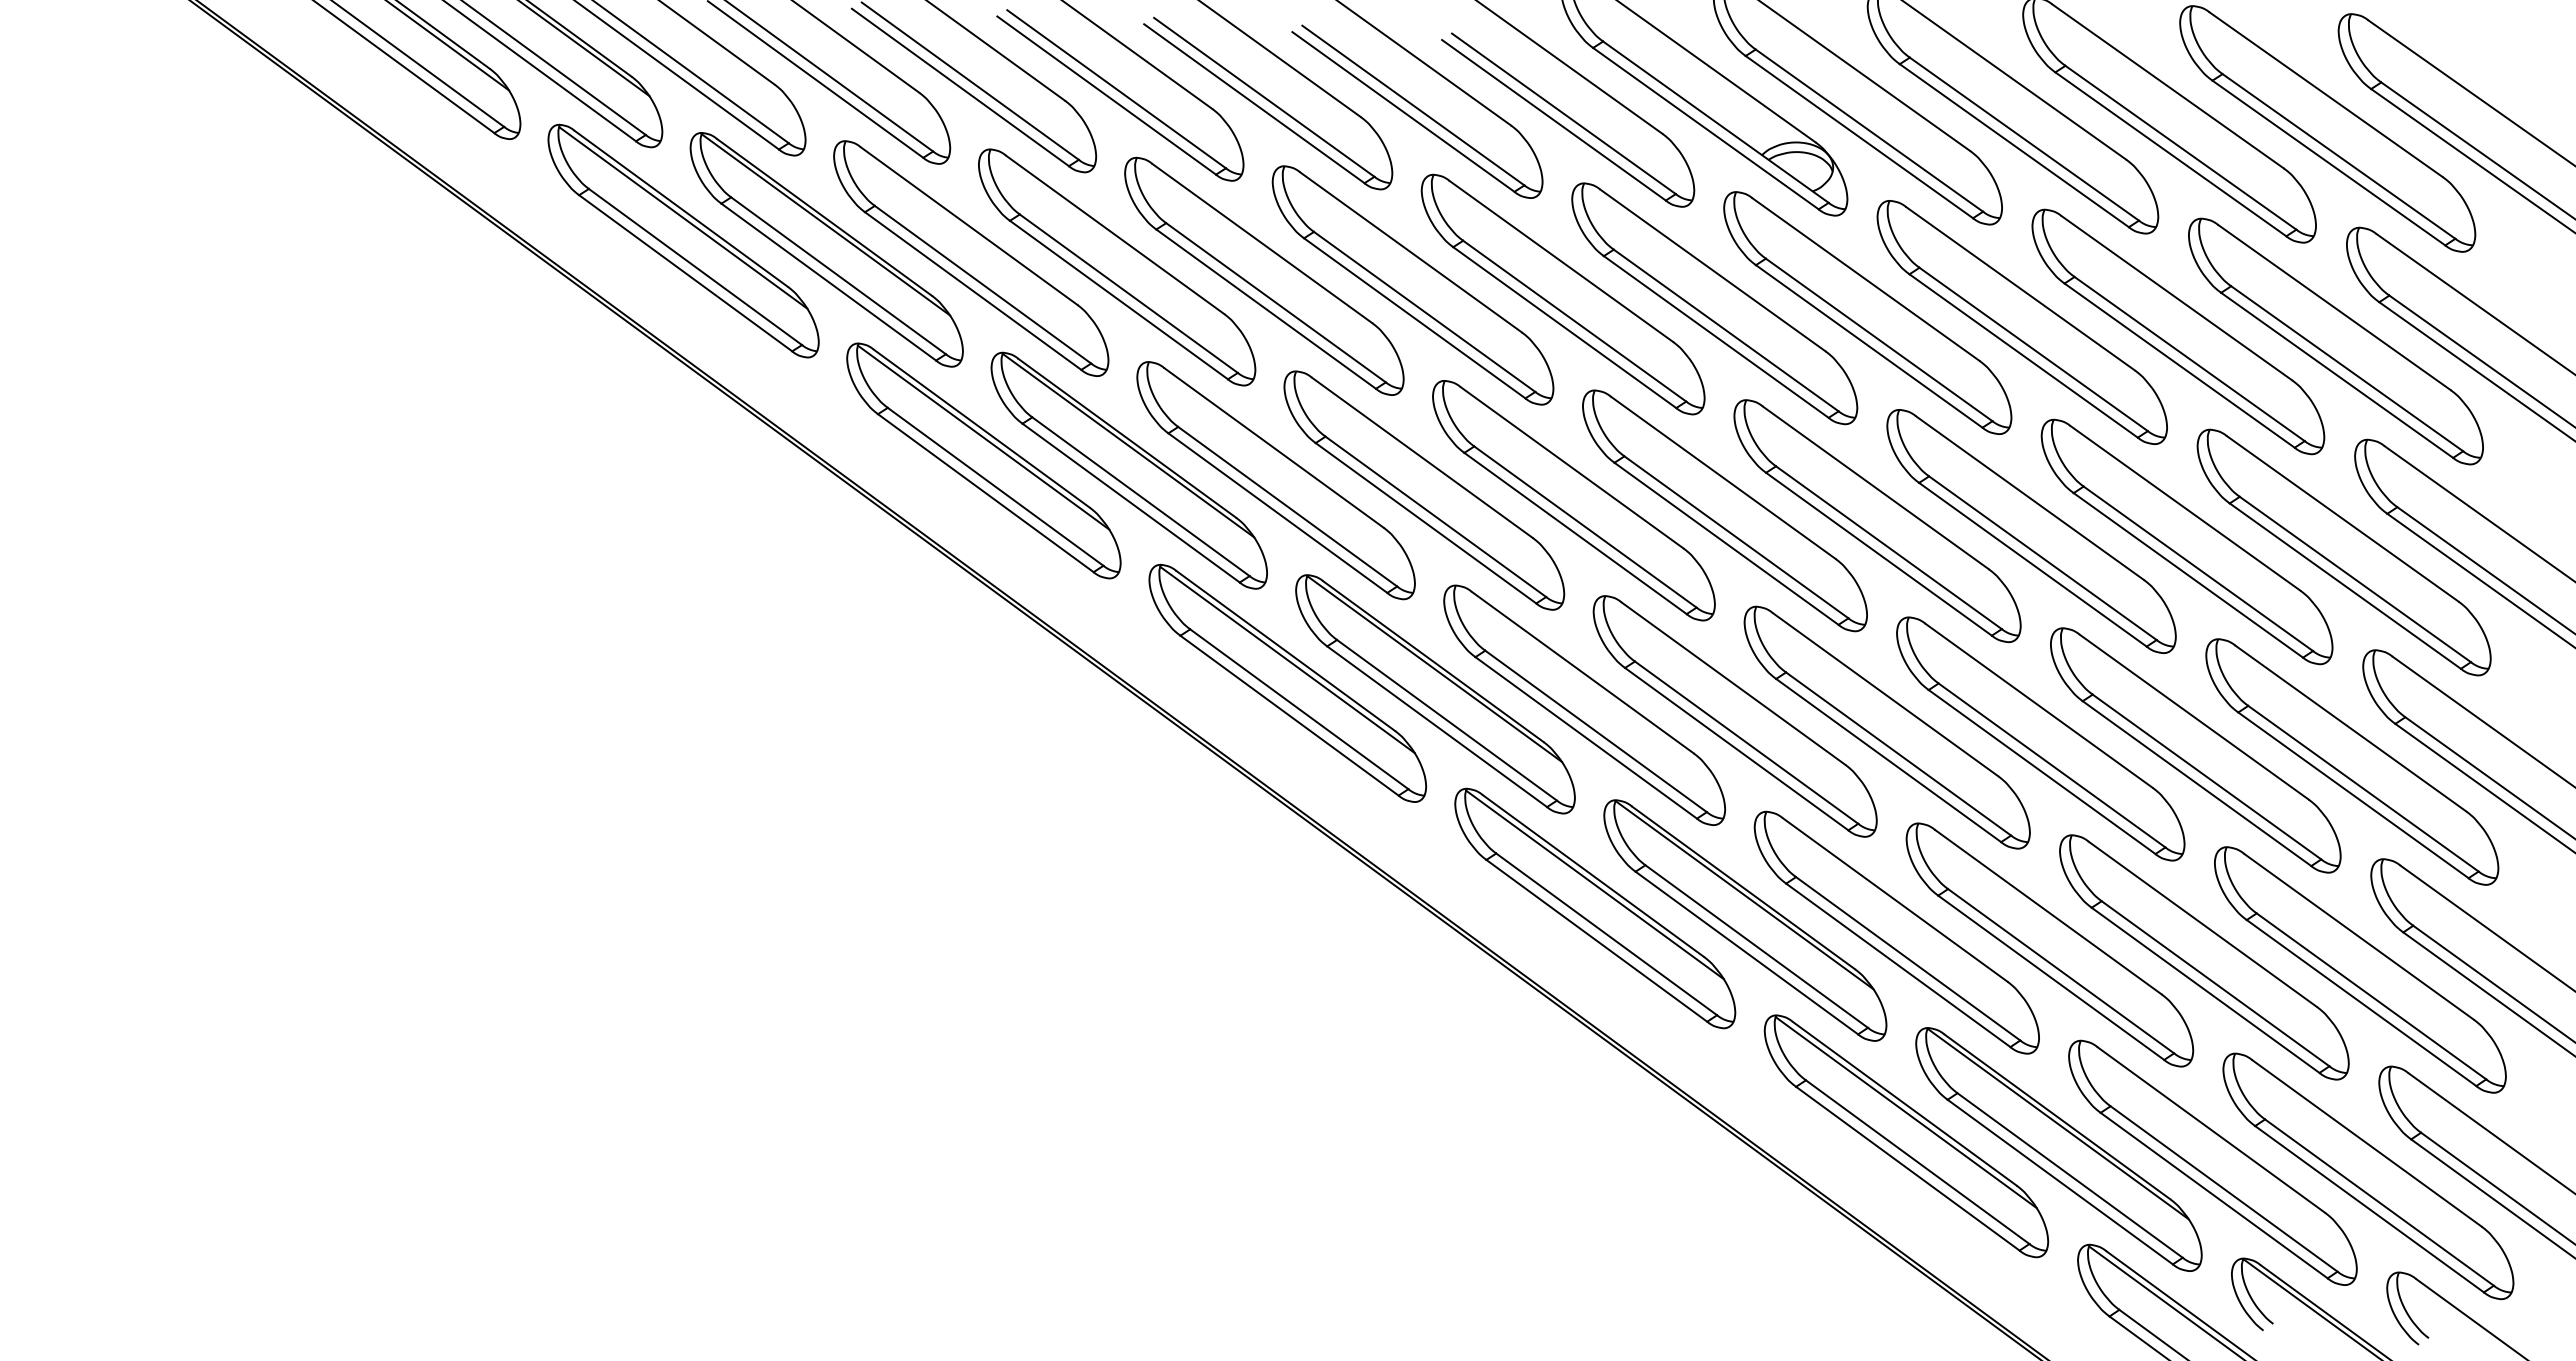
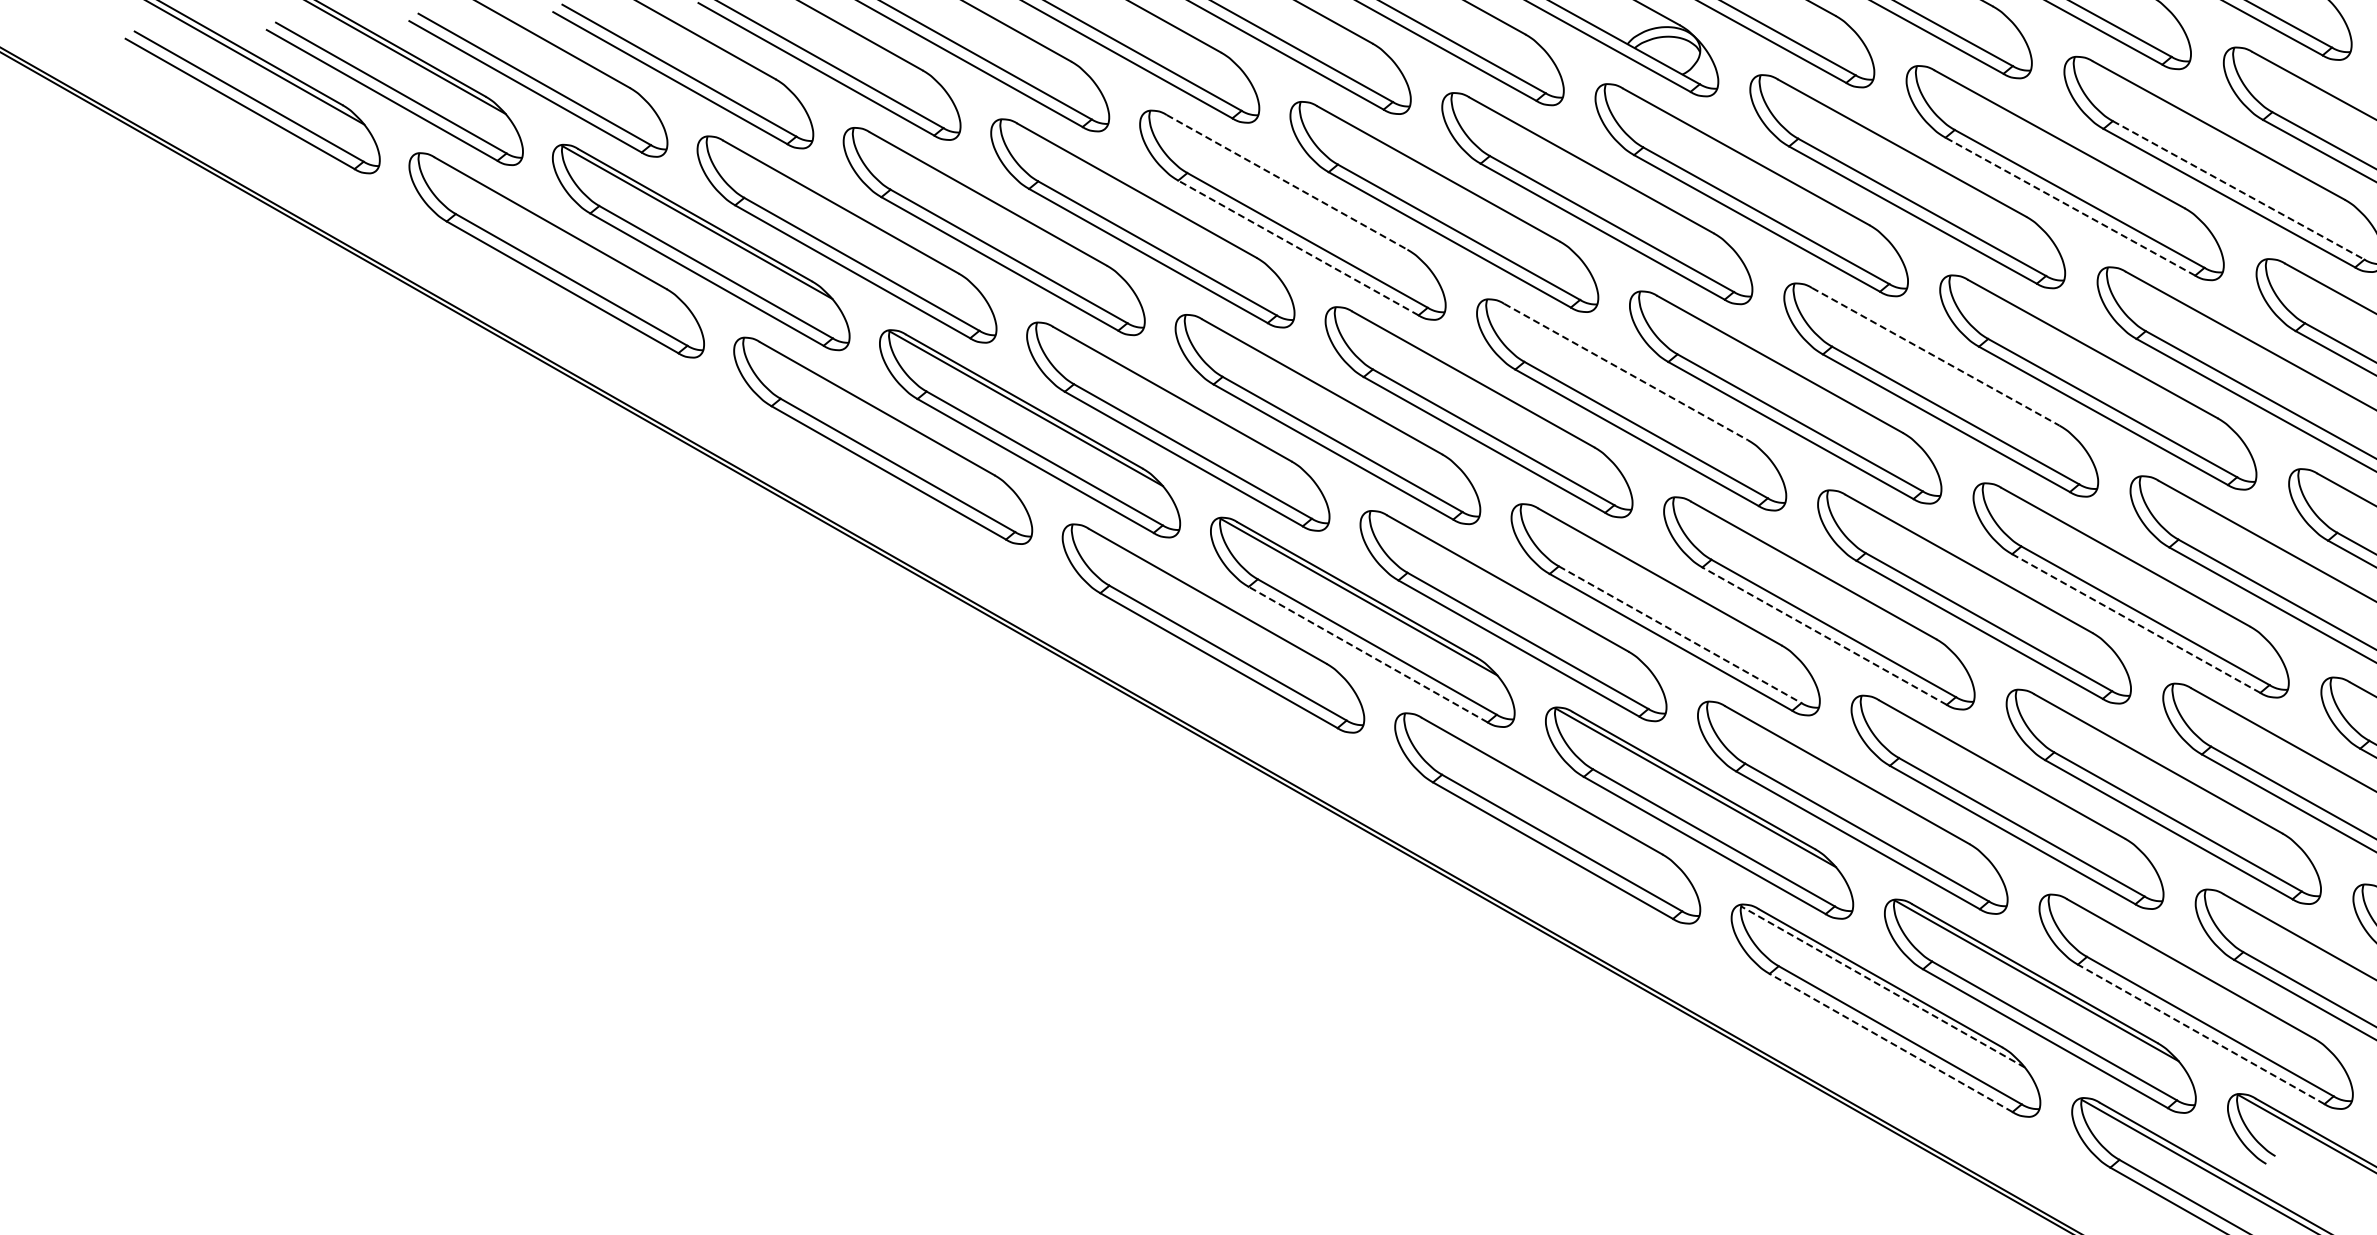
line: (683, 217) -> (553, 231), removed
line: (1411, 252) -> (1287, 182), solid -> dashed
line: (1414, 318) -> (1298, 248), solid -> dashed
line: (2179, 365) -> (2070, 206), solid -> dashed
line: (2347, 369) -> (2239, 191), solid -> dashed
line: (983, 437) -> (880, 417), removed
line: (1723, 478) -> (1626, 372), solid -> dashed
line: (2030, 498) -> (1936, 357), solid -> dashed
line: (1287, 659) -> (1210, 604), removed
line: (1436, 726) -> (1367, 654), solid -> dashed
line: (1747, 742) -> (1681, 634), solid -> dashed
line: (1888, 760) -> (1824, 636), solid -> dashed
line: (2197, 783) -> (2136, 623), solid -> dashed
line: (1594, 884) -> (1544, 794), removed
line: (1906, 1112) -> (1883, 986), solid -> dashed
line: (1907, 1168) -> (1890, 1042), solid -> dashed
line: (2213, 1195) -> (2200, 1034), solid -> dashed

